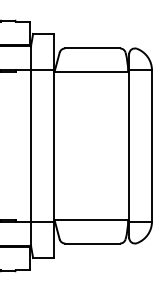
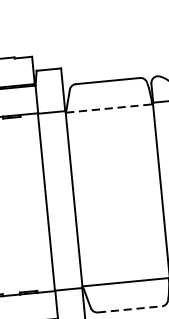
line: (91, 71) -> (109, 108), solid -> dashed
line: (93, 243) -> (130, 309), solid -> dashed

